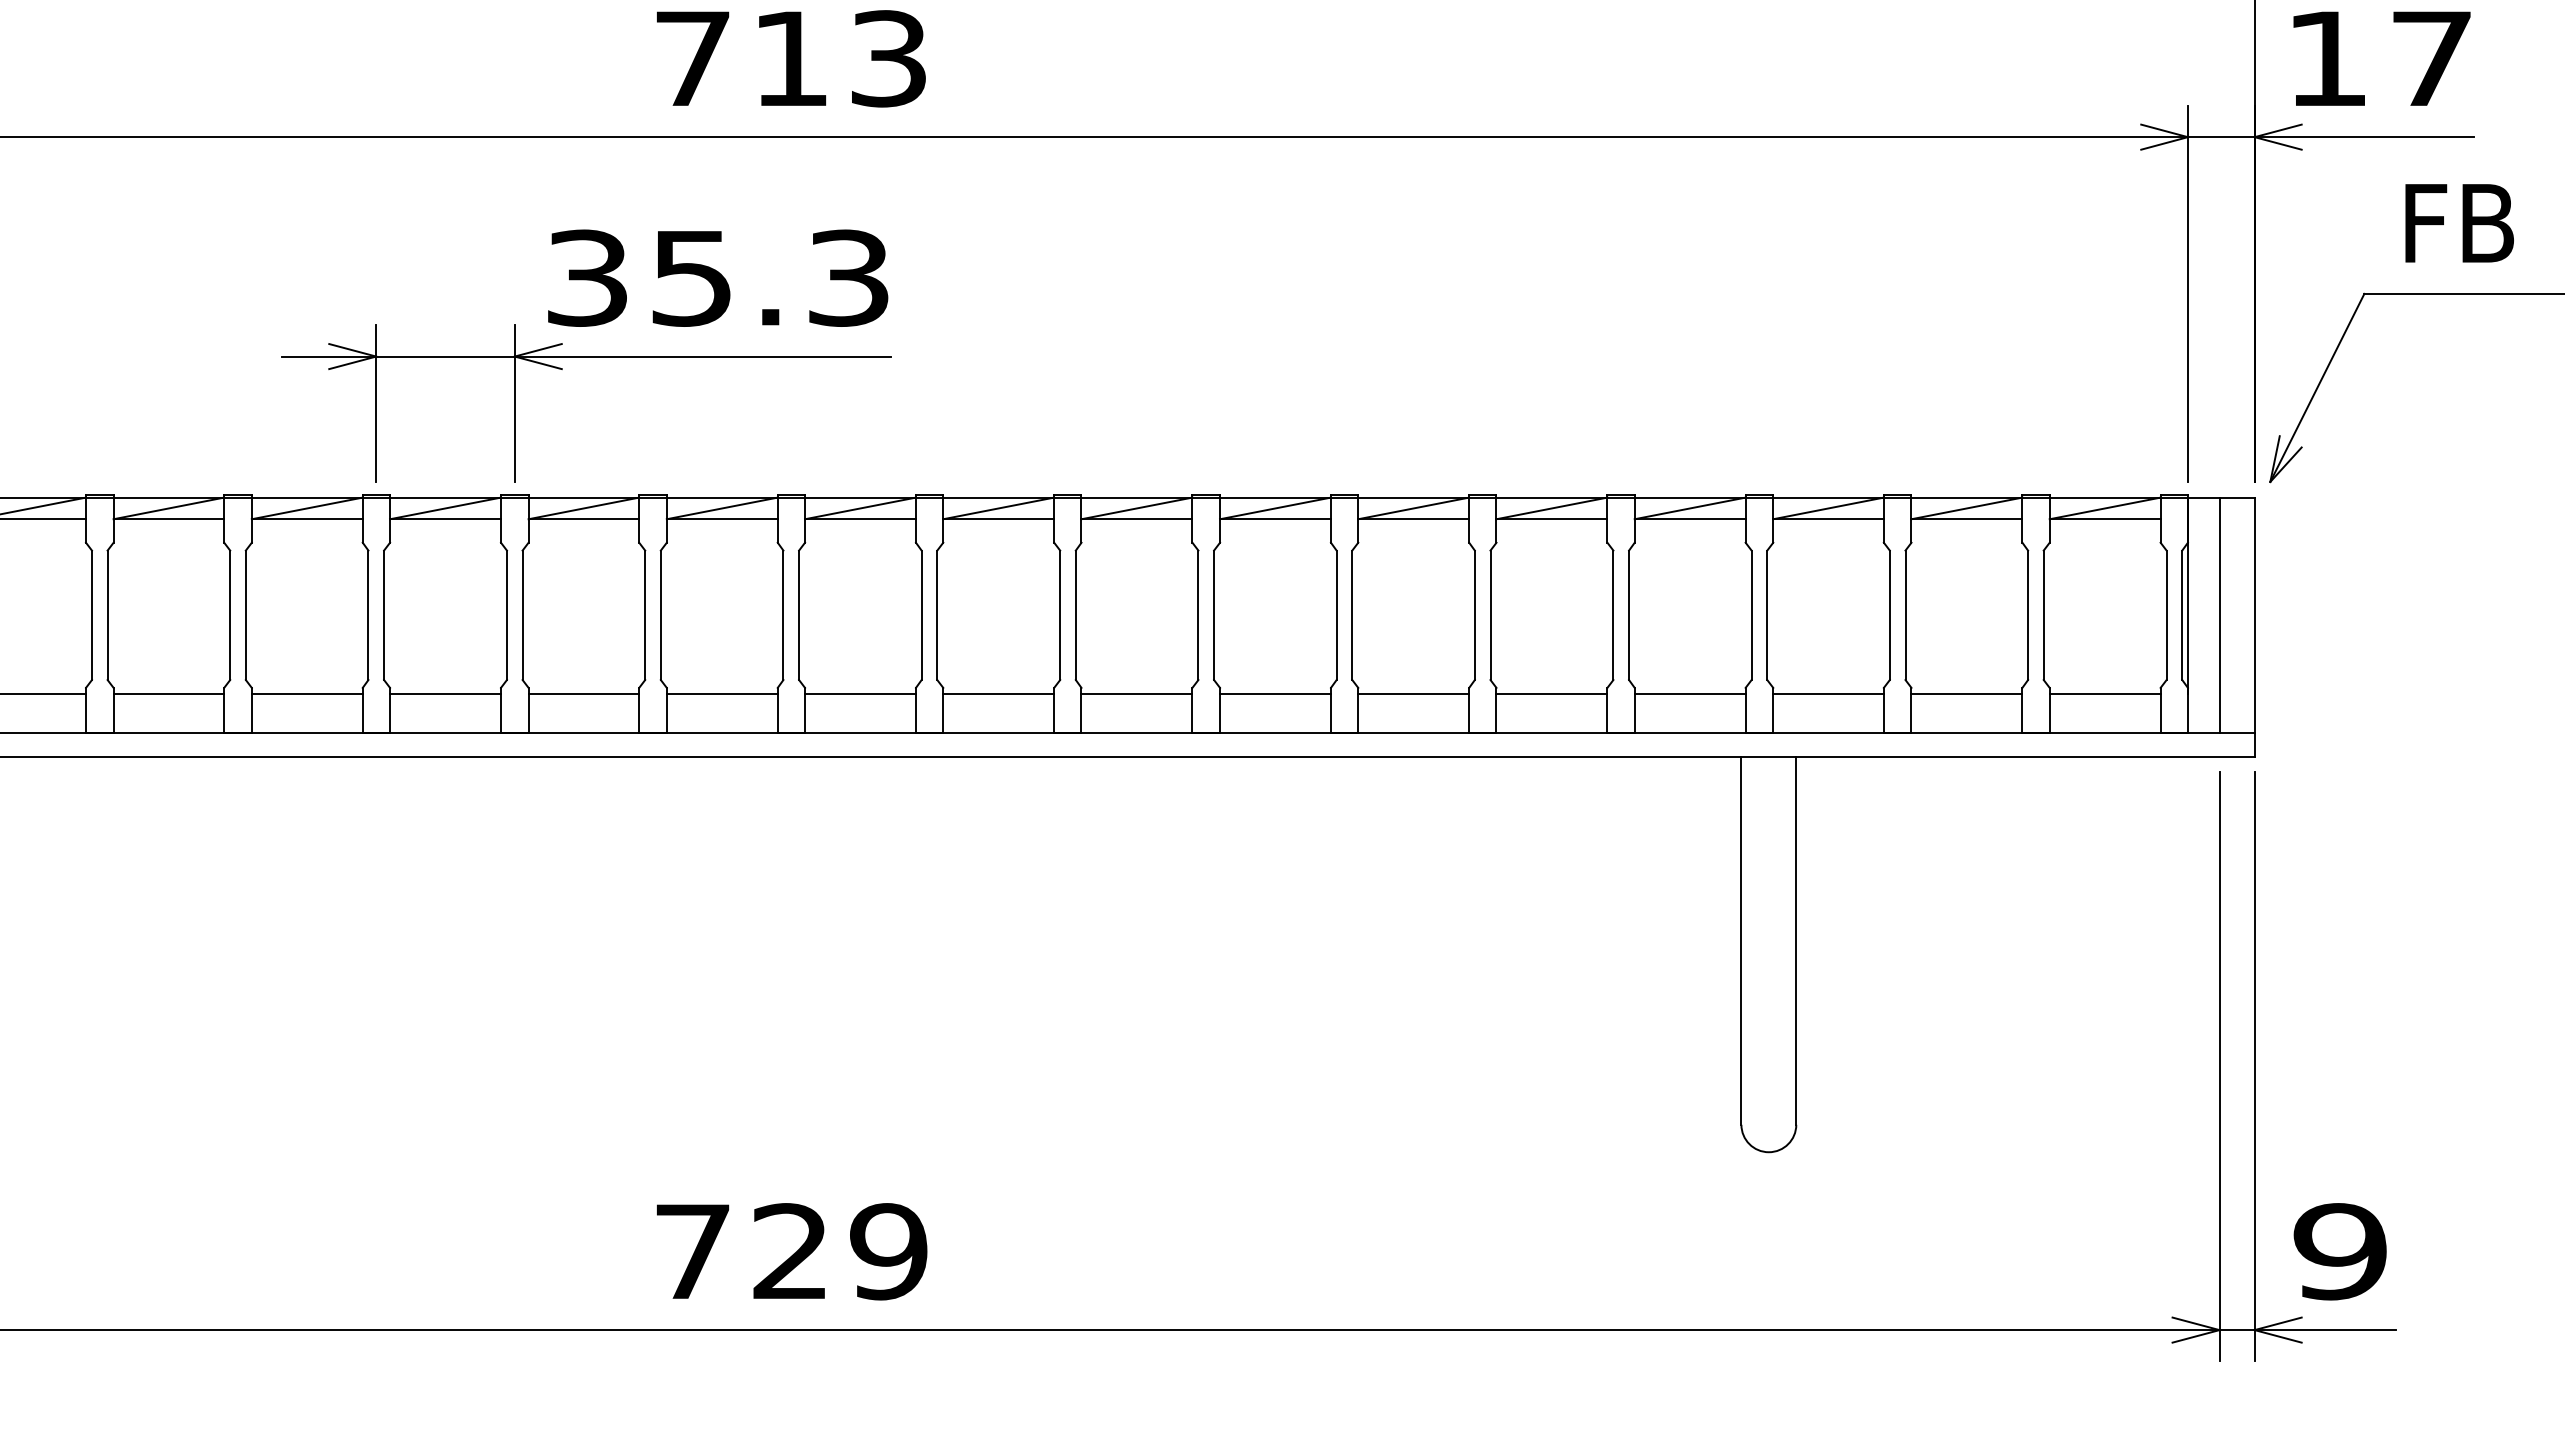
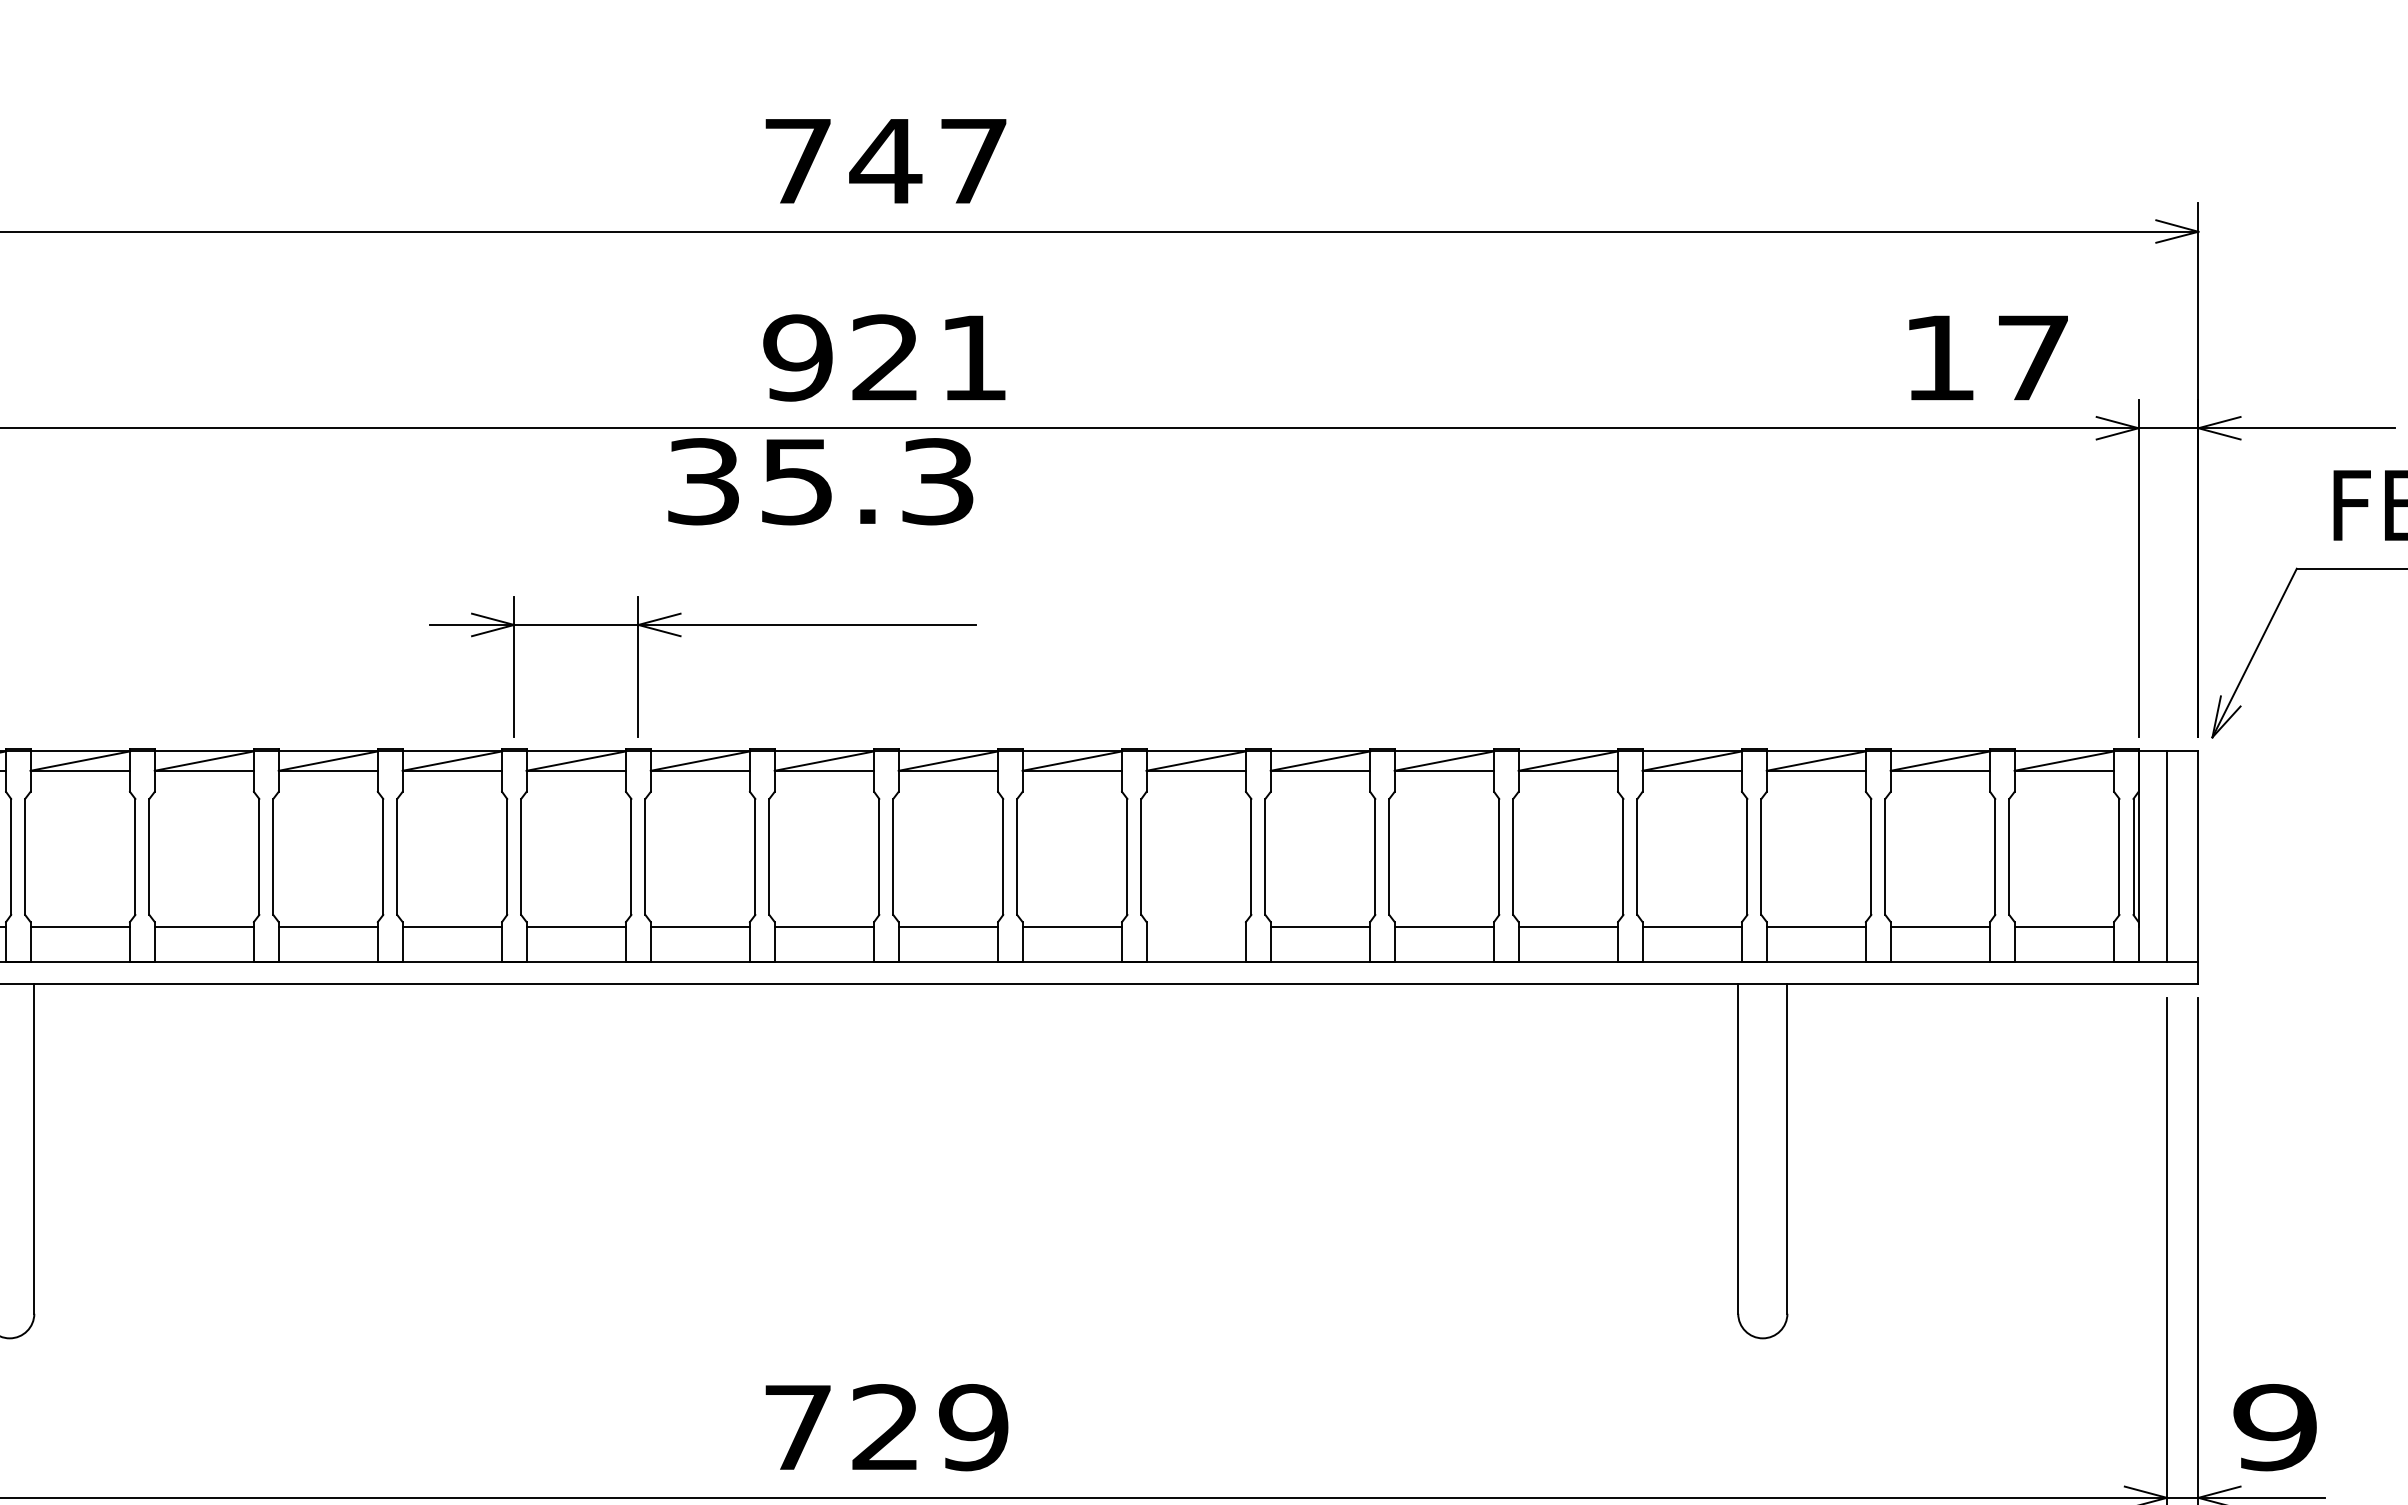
text: (789, 58) -> (884, 357), 713 -> 921
text: (2381, 58) -> (1988, 357), moved
text: (717, 277) -> (820, 481), moved
line: (1137, 693) -> (1196, 927), removed

